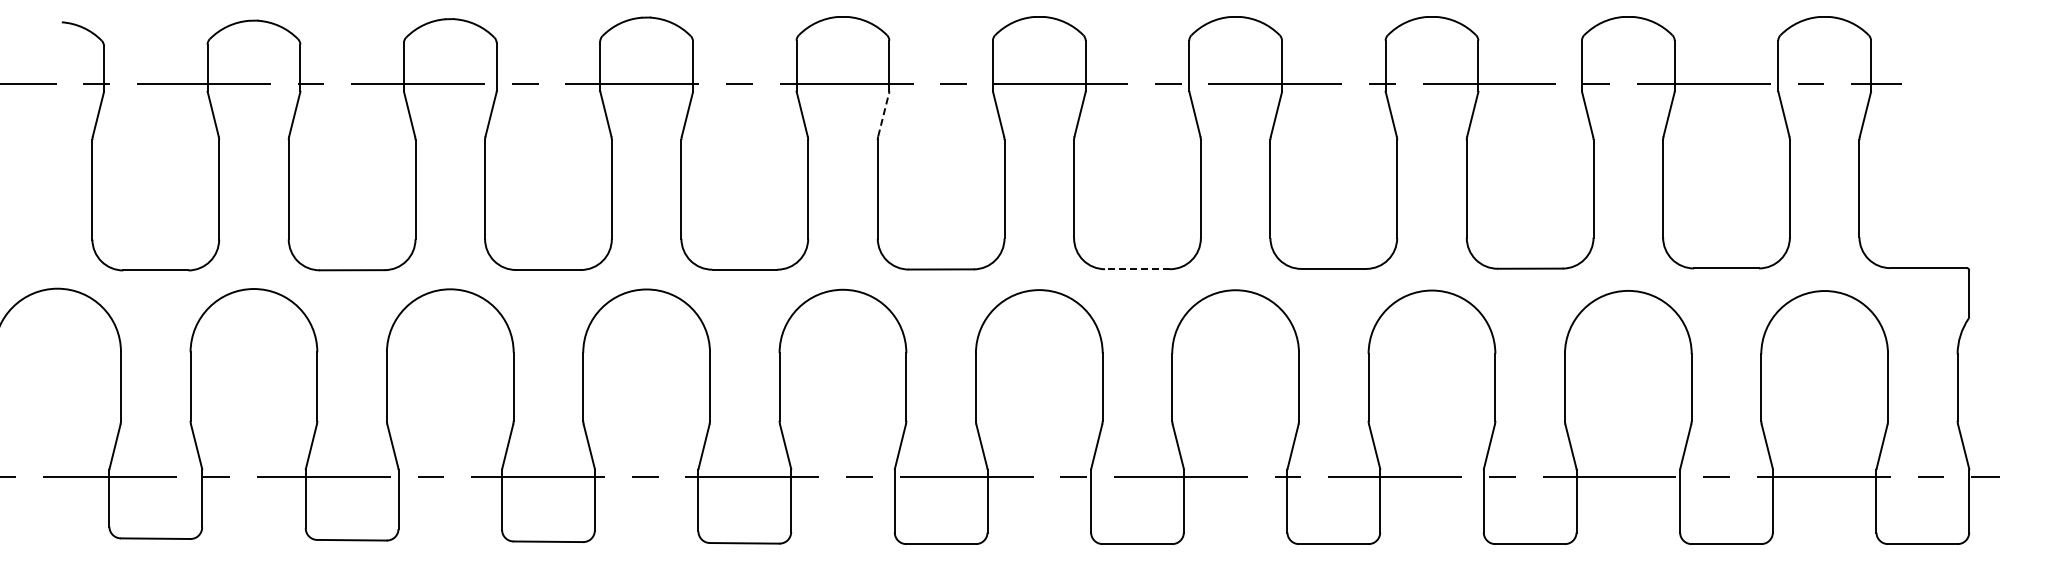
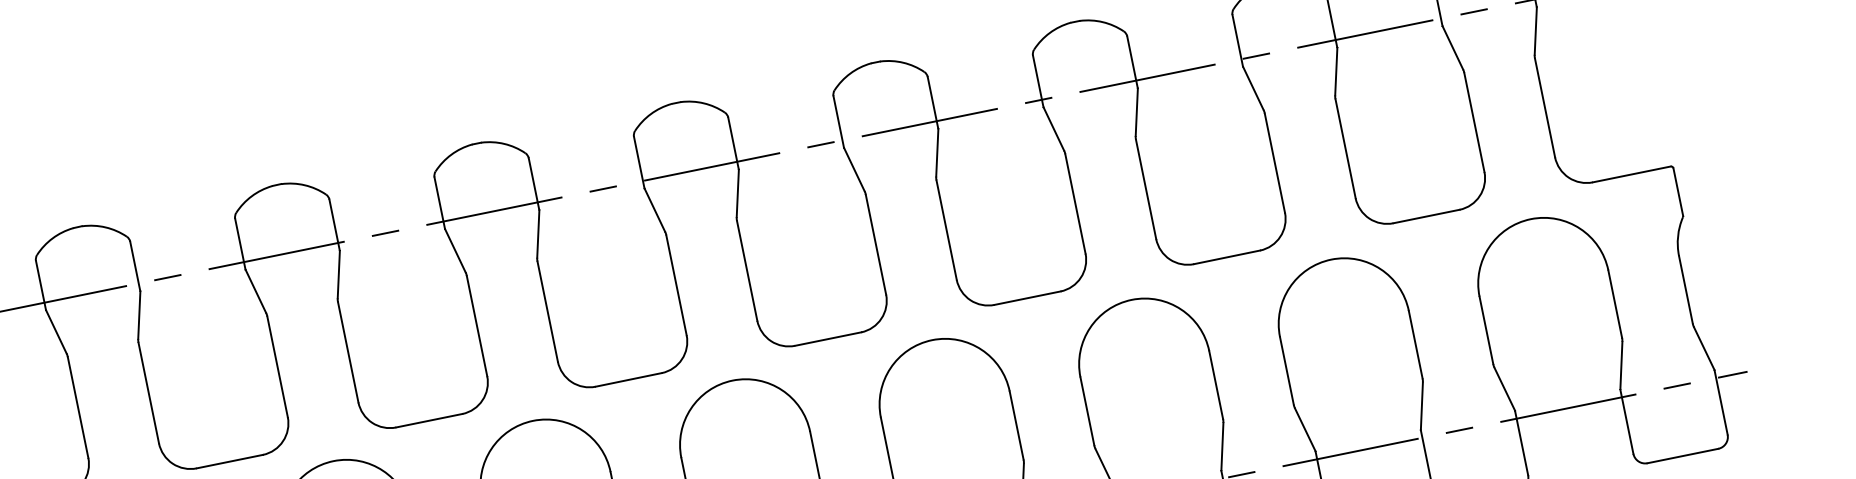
line: (883, 114) -> (538, 234), dashed -> solid
line: (1137, 269) -> (828, 339), dashed -> solid

